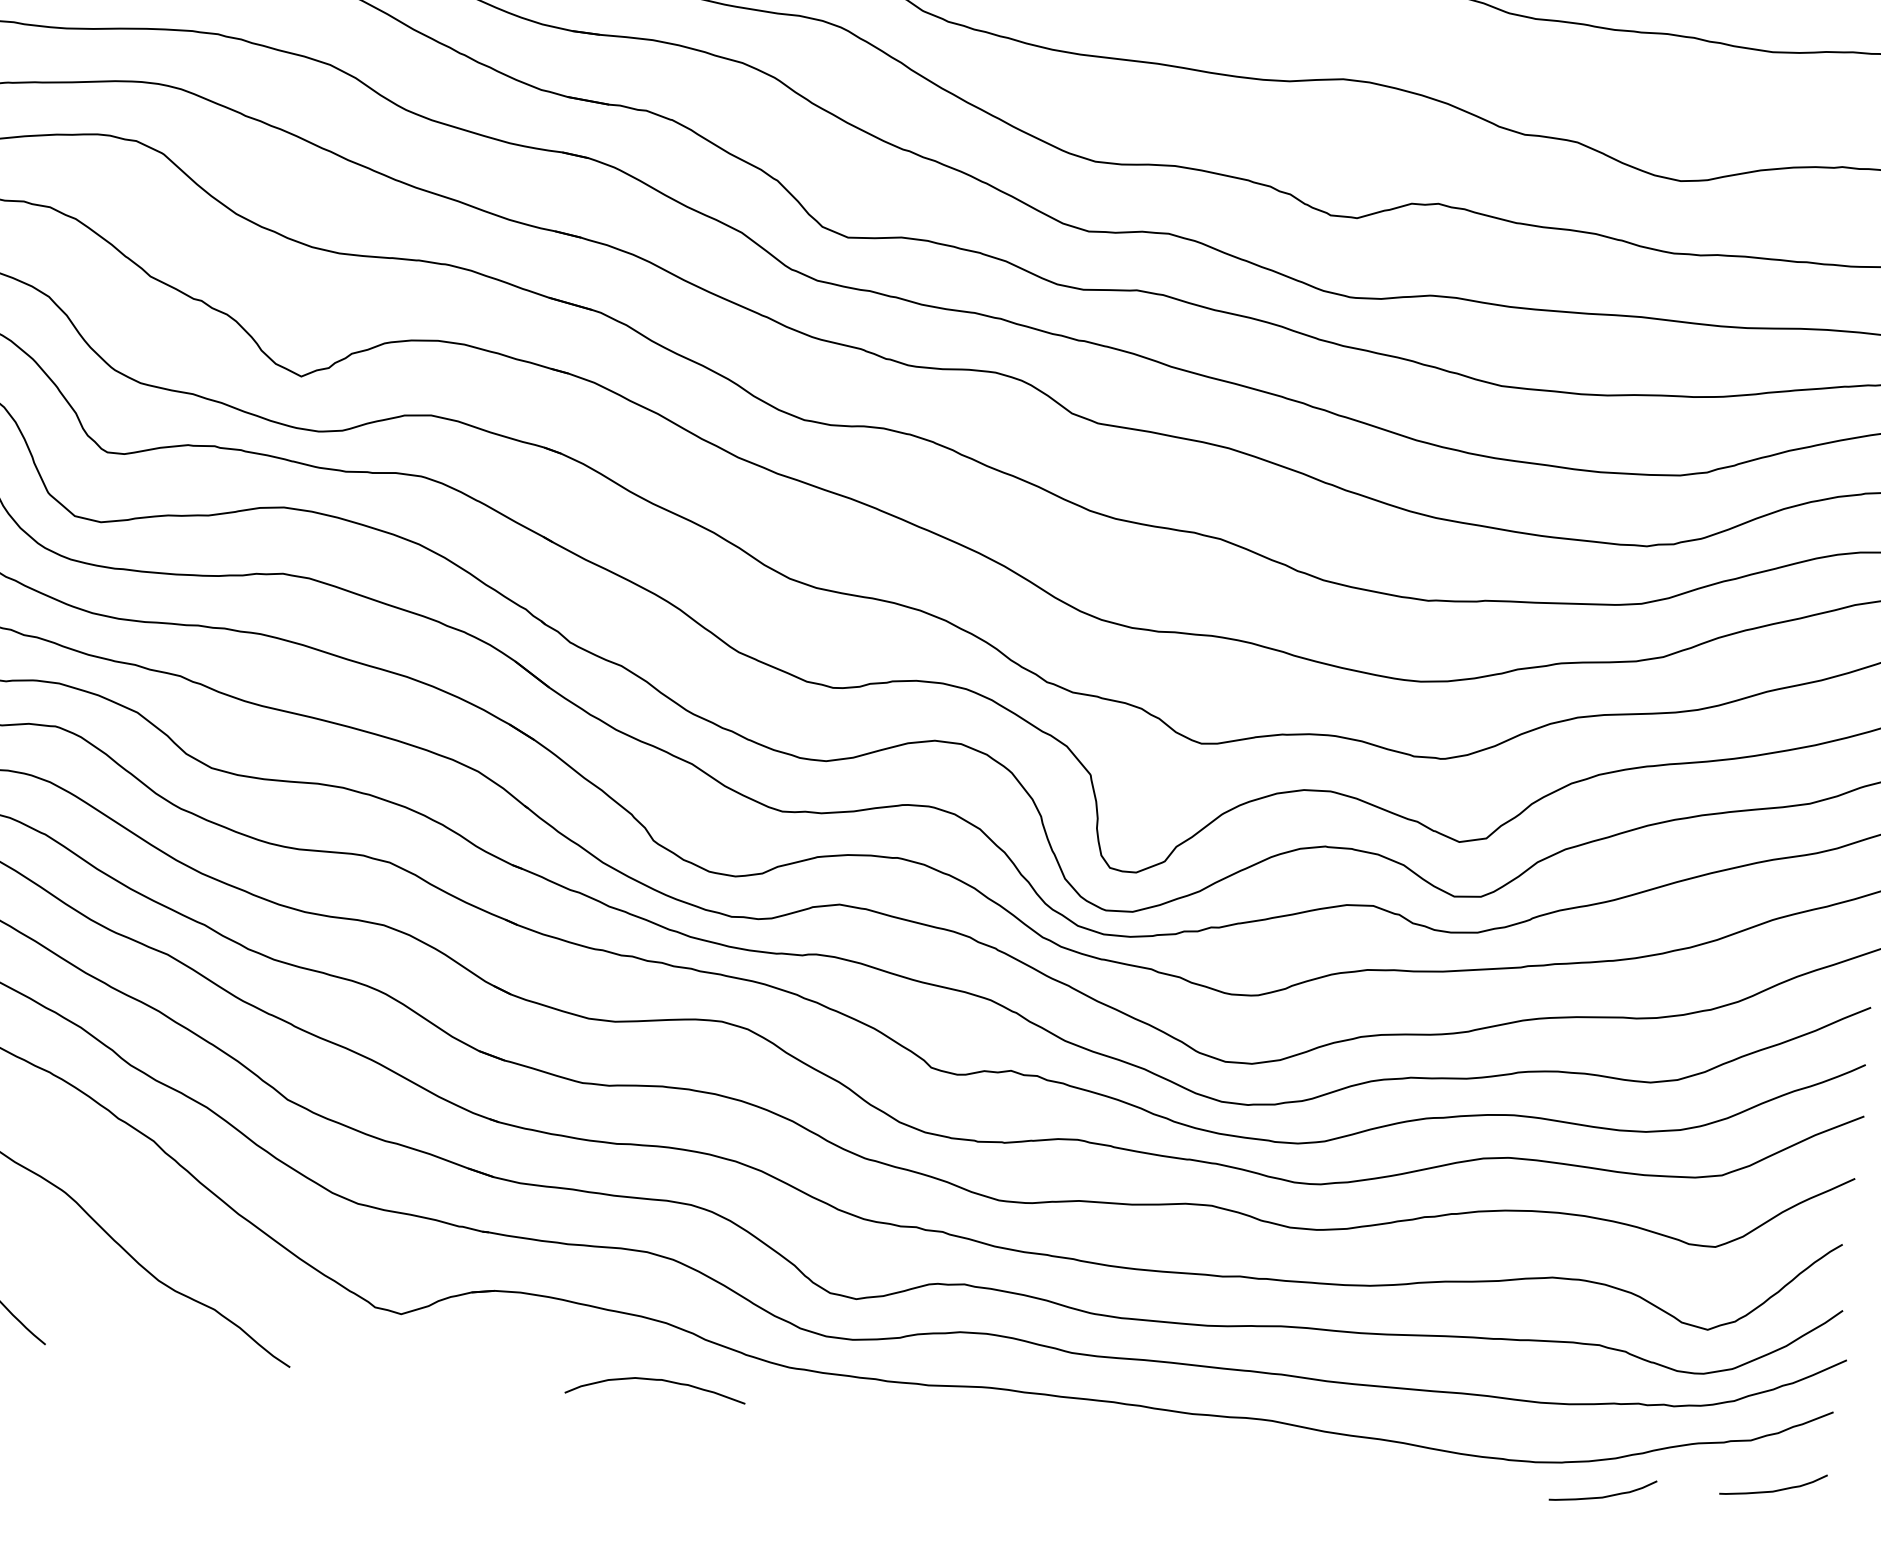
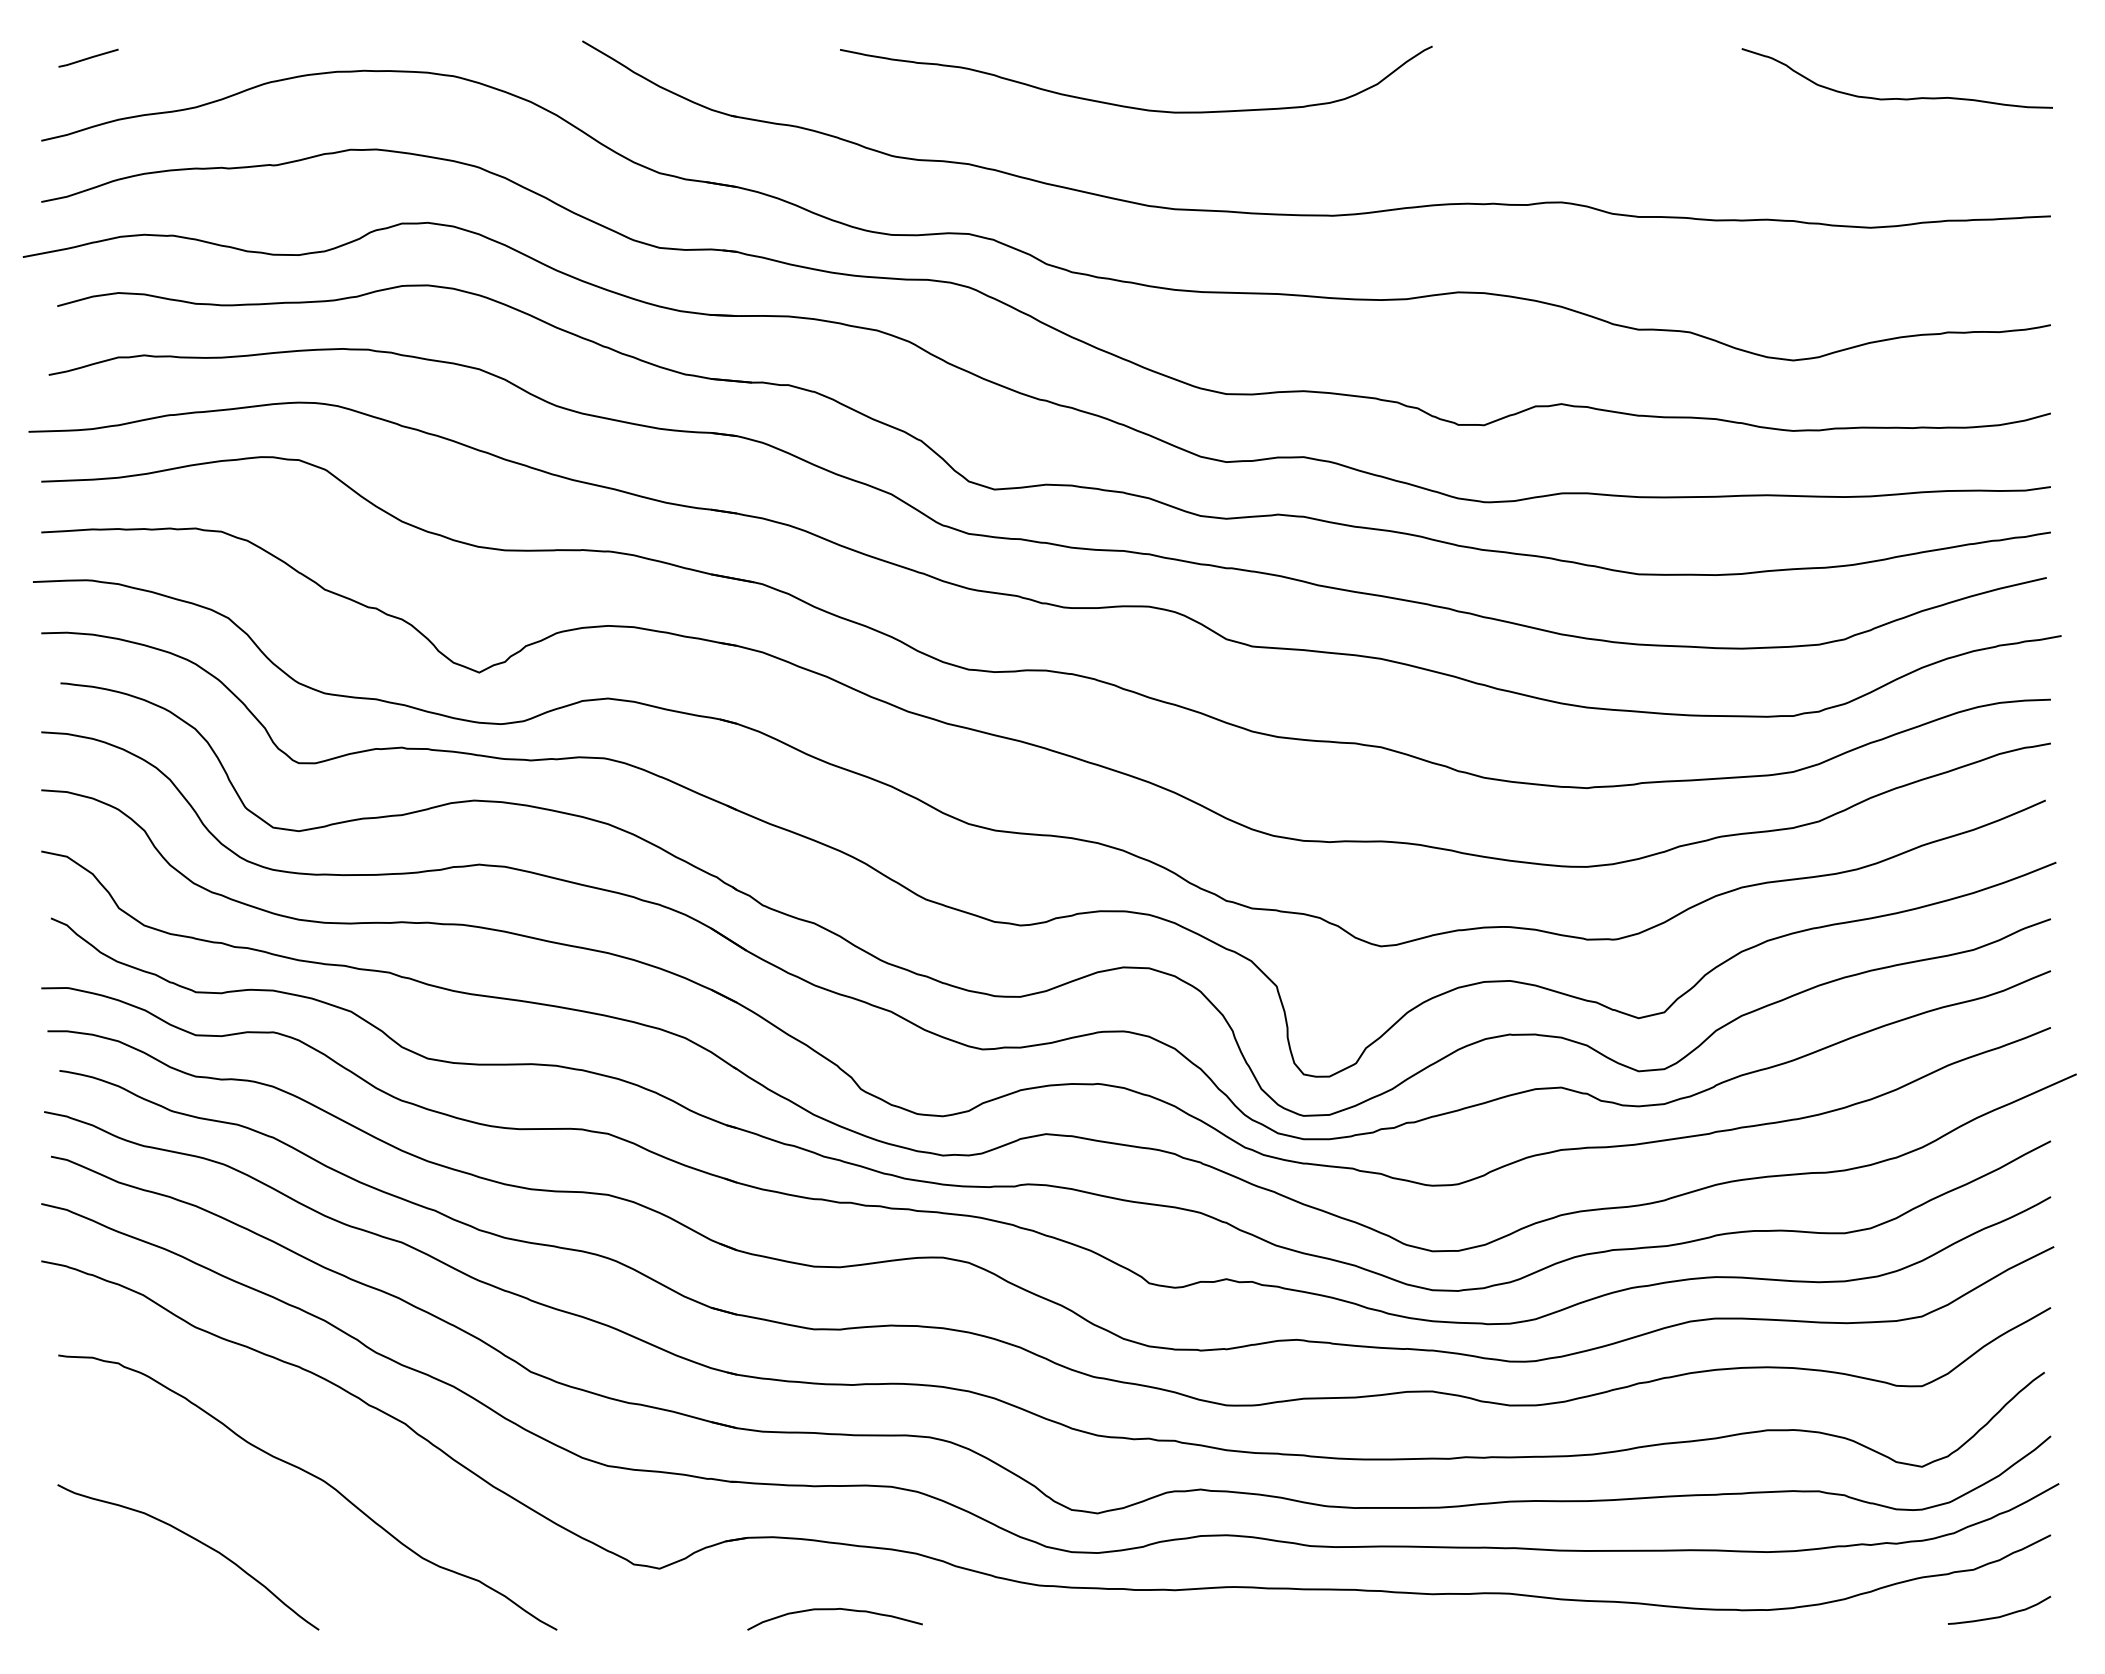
curve: (655, 1381) -> (834, 1610), moved
curve: (1603, 1495) -> (1836, 1636), removed

